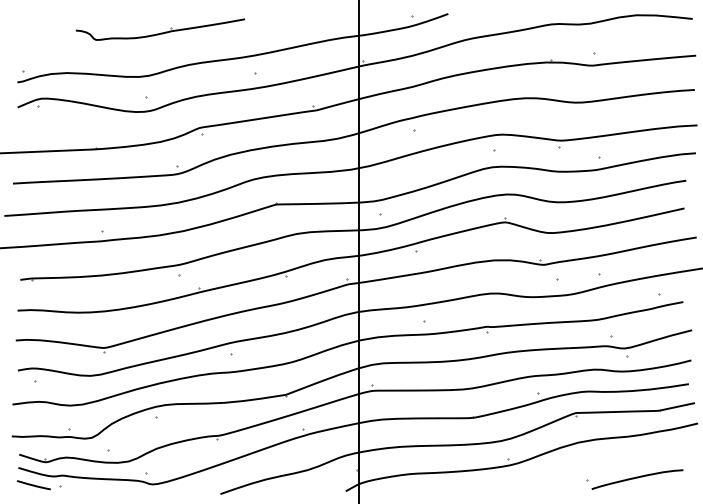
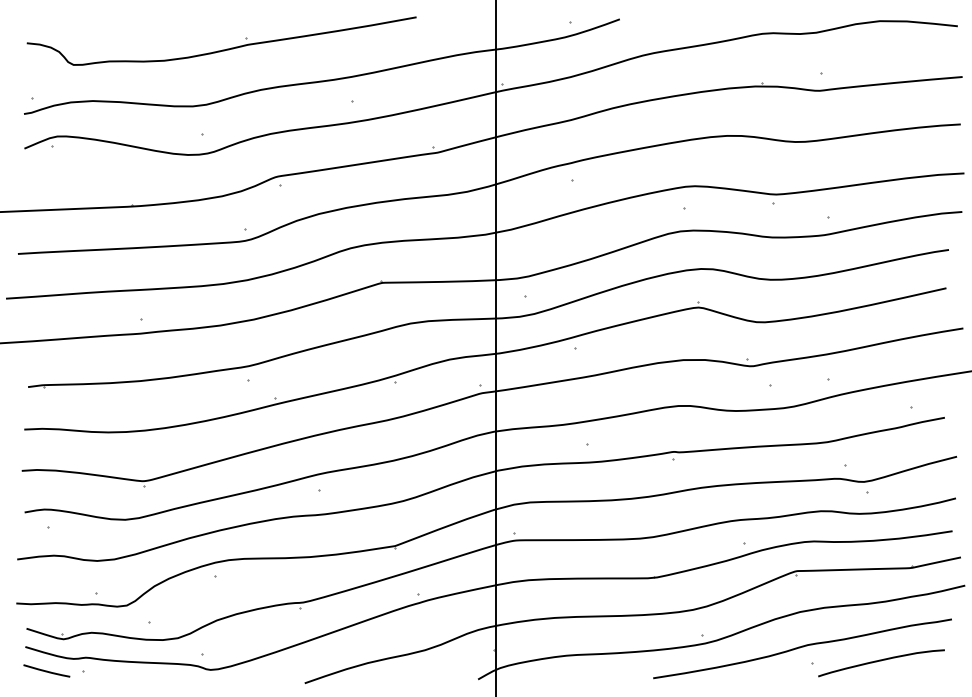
part: (160, 29) -> (221, 40), size x1.67
curve: (580, 468) -> (802, 647), added

